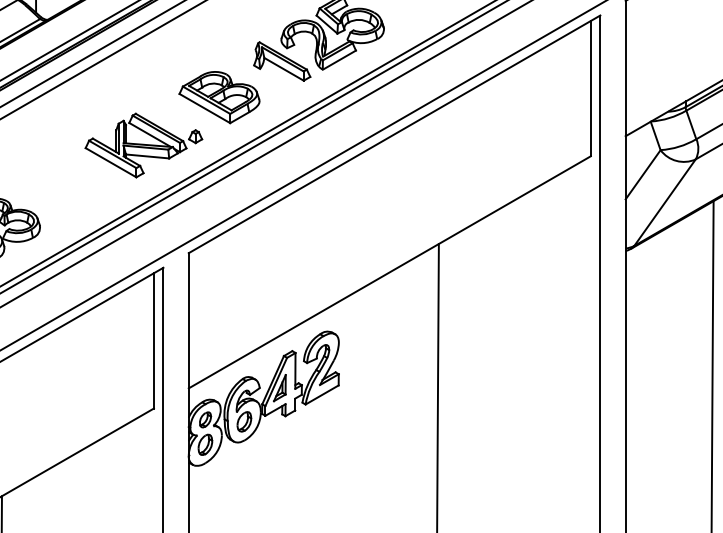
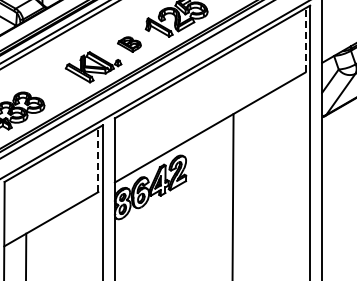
line: (590, 86) -> (305, 39), solid -> dashed
part: (219, 97) -> (129, 44), size x0.6
line: (154, 339) -> (98, 159), solid -> dashed

